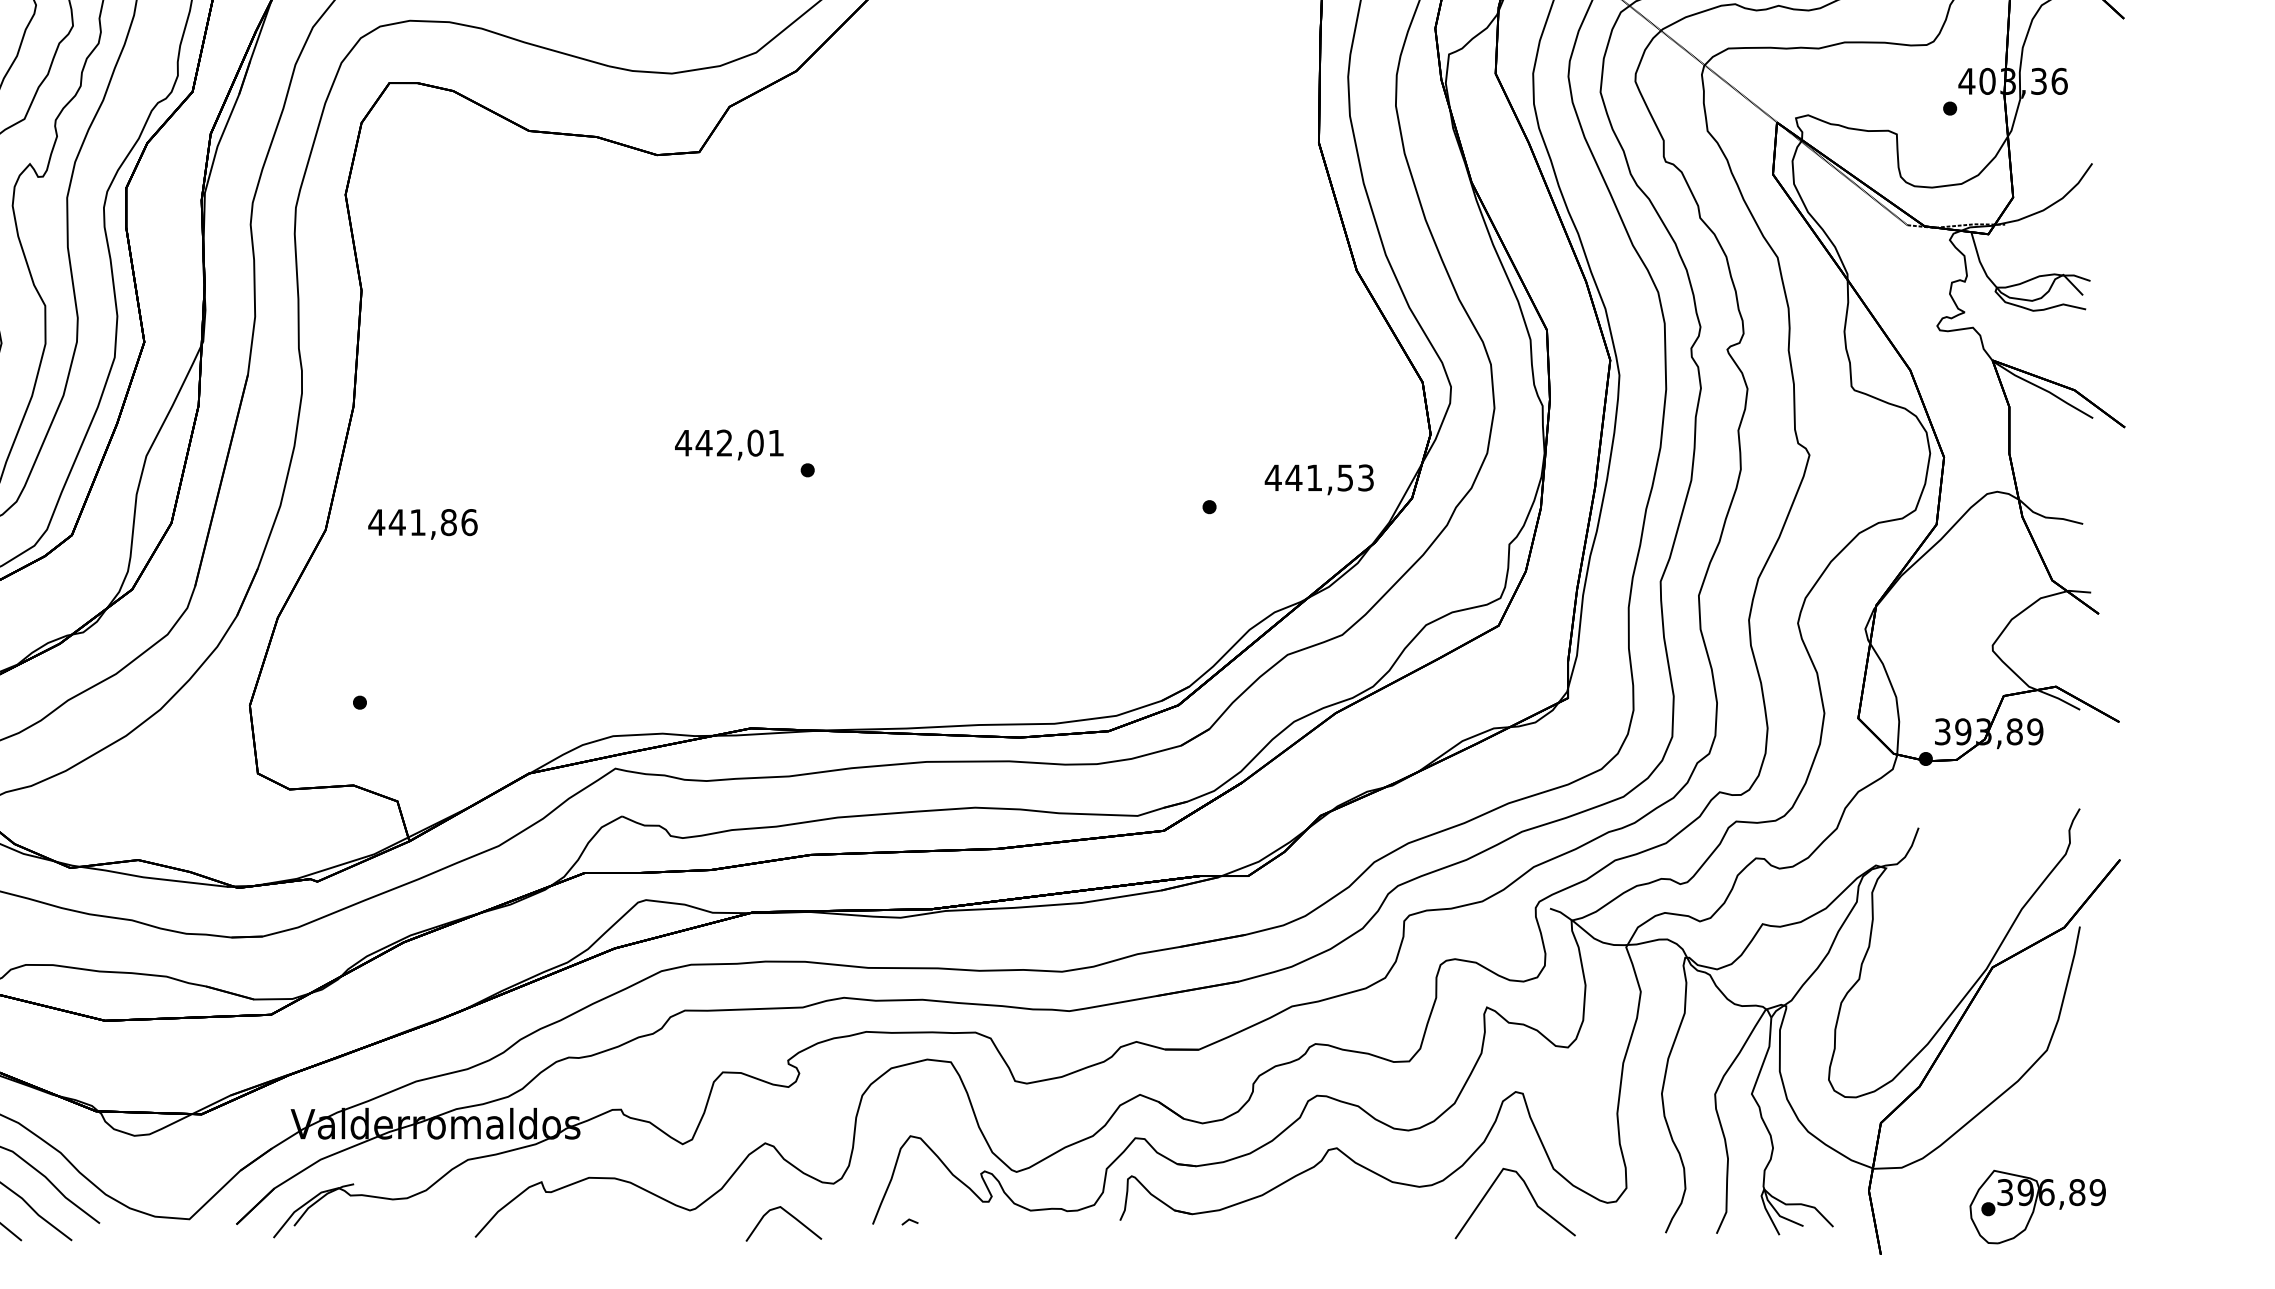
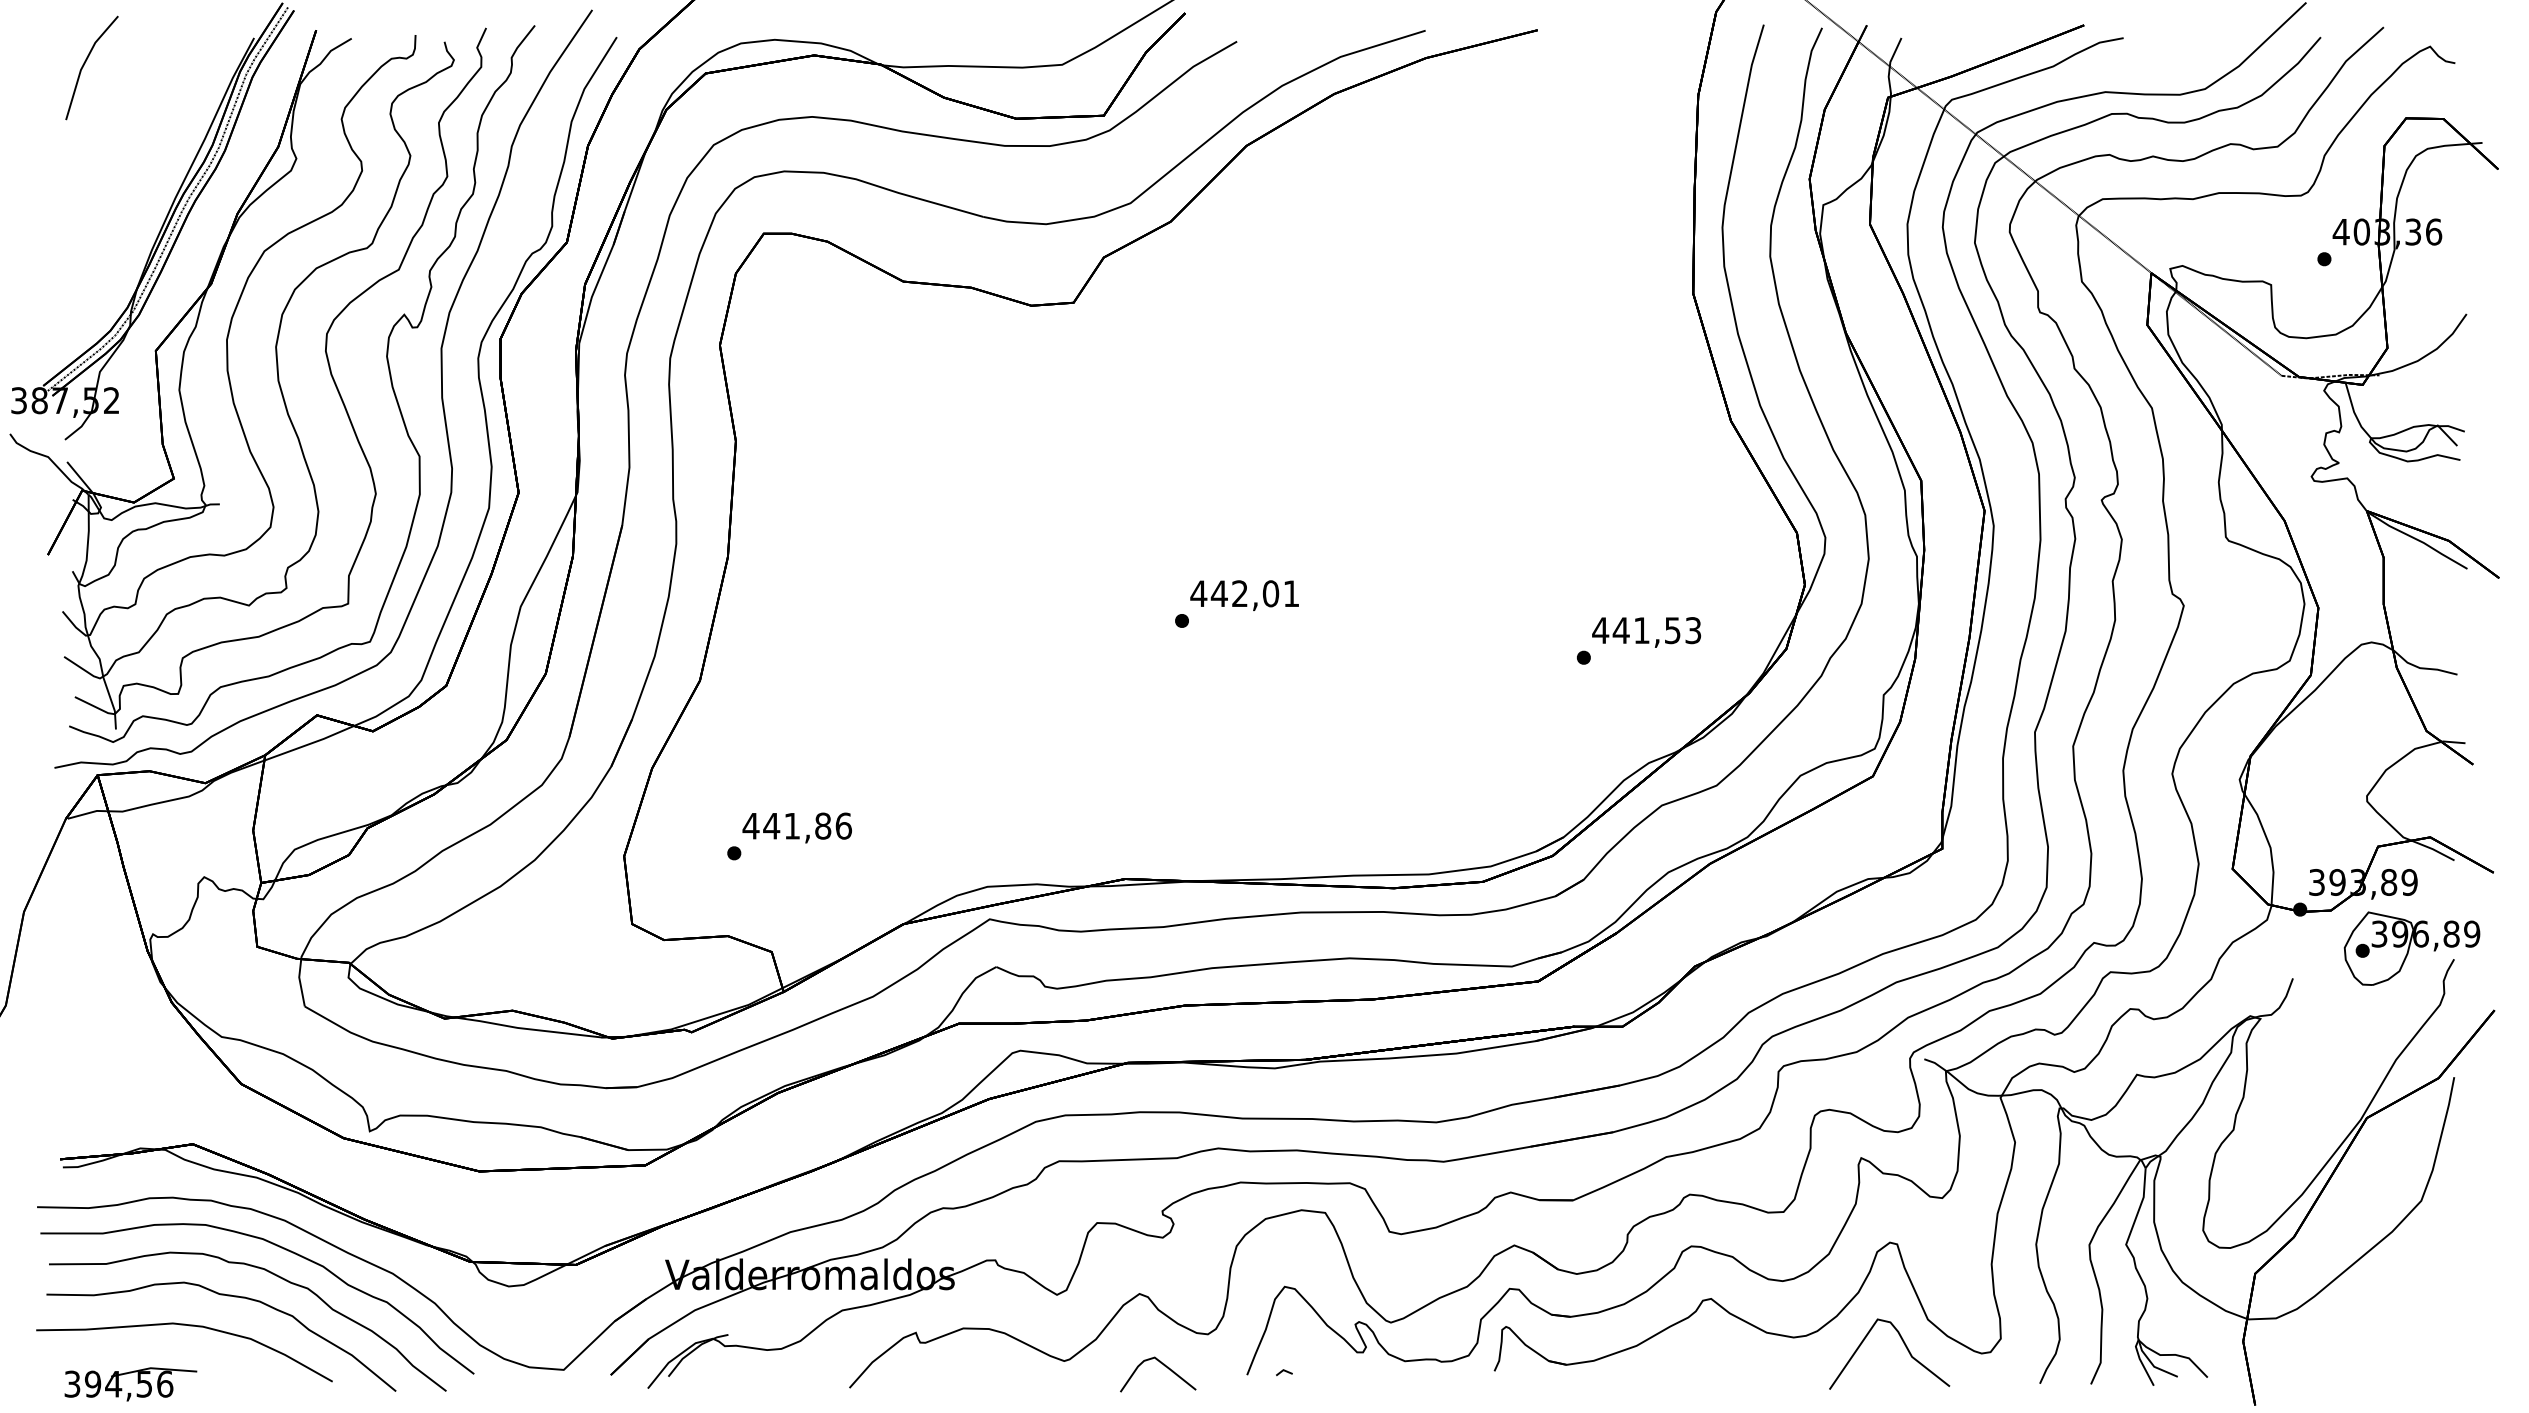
text: (729, 444) -> (1244, 595), moved
text: (1319, 479) -> (1646, 632), moved
text: (422, 523) -> (796, 827), moved
part: (2037, 1206) -> (2411, 948), moved

